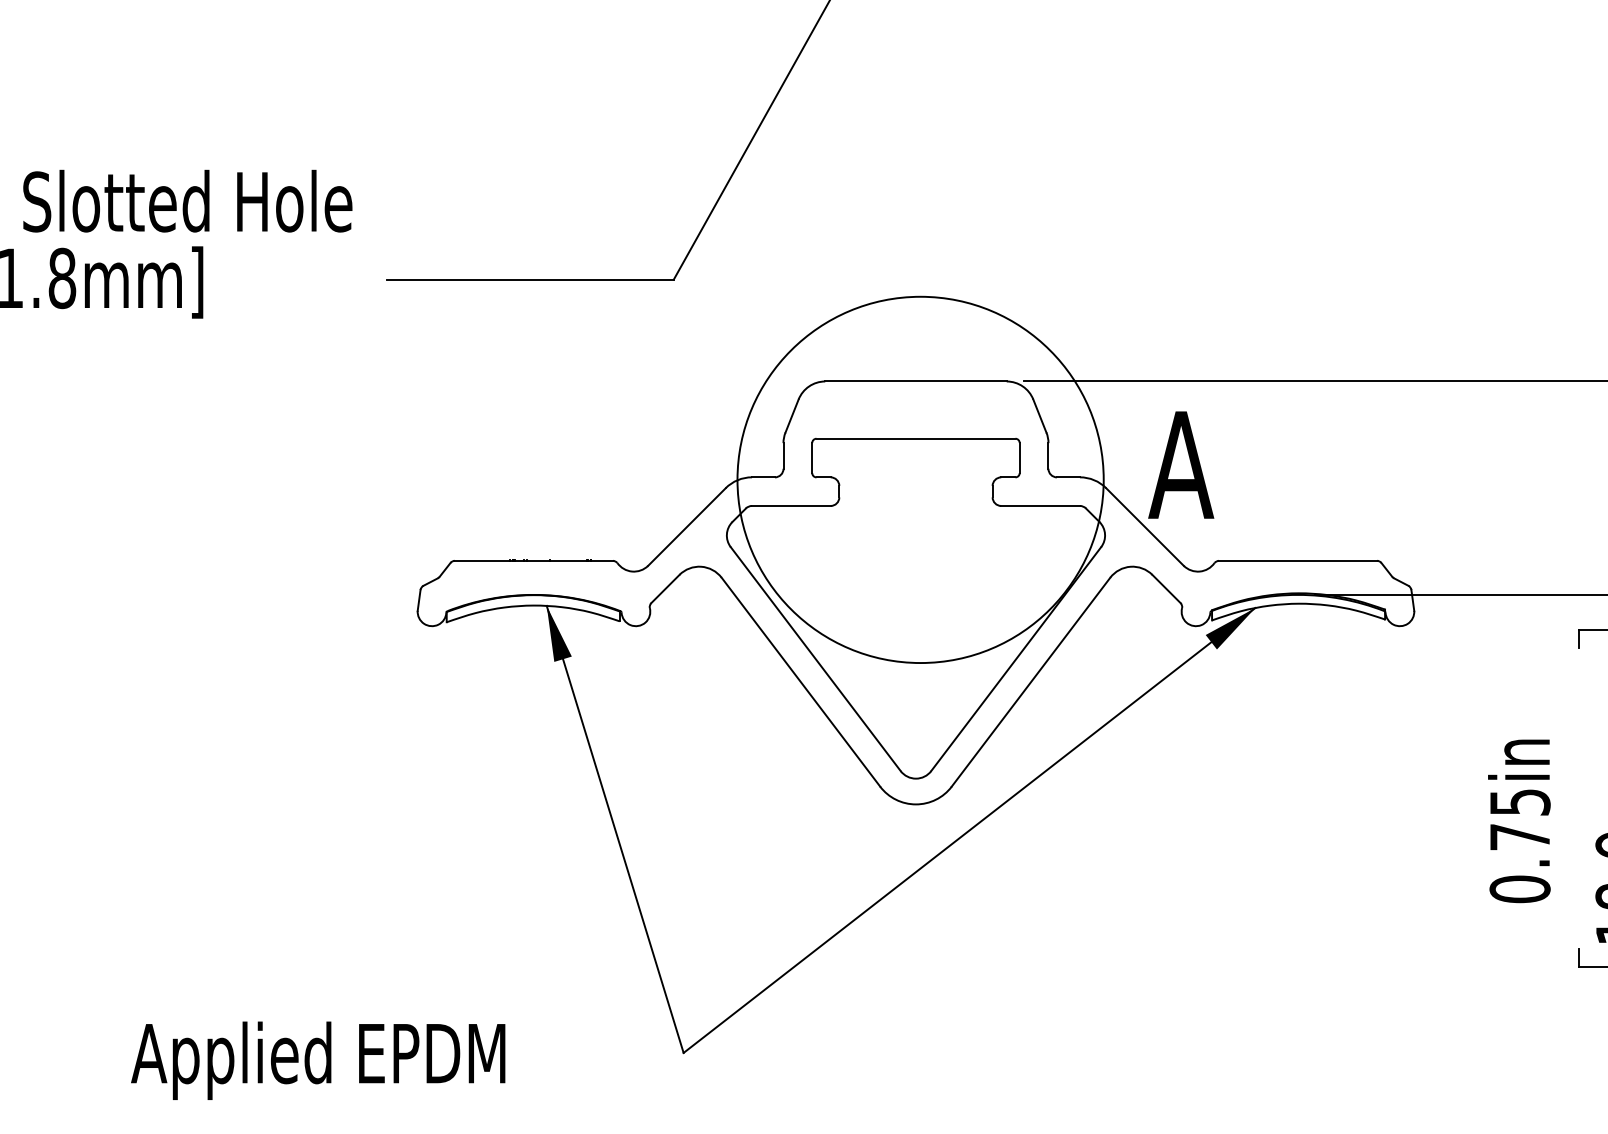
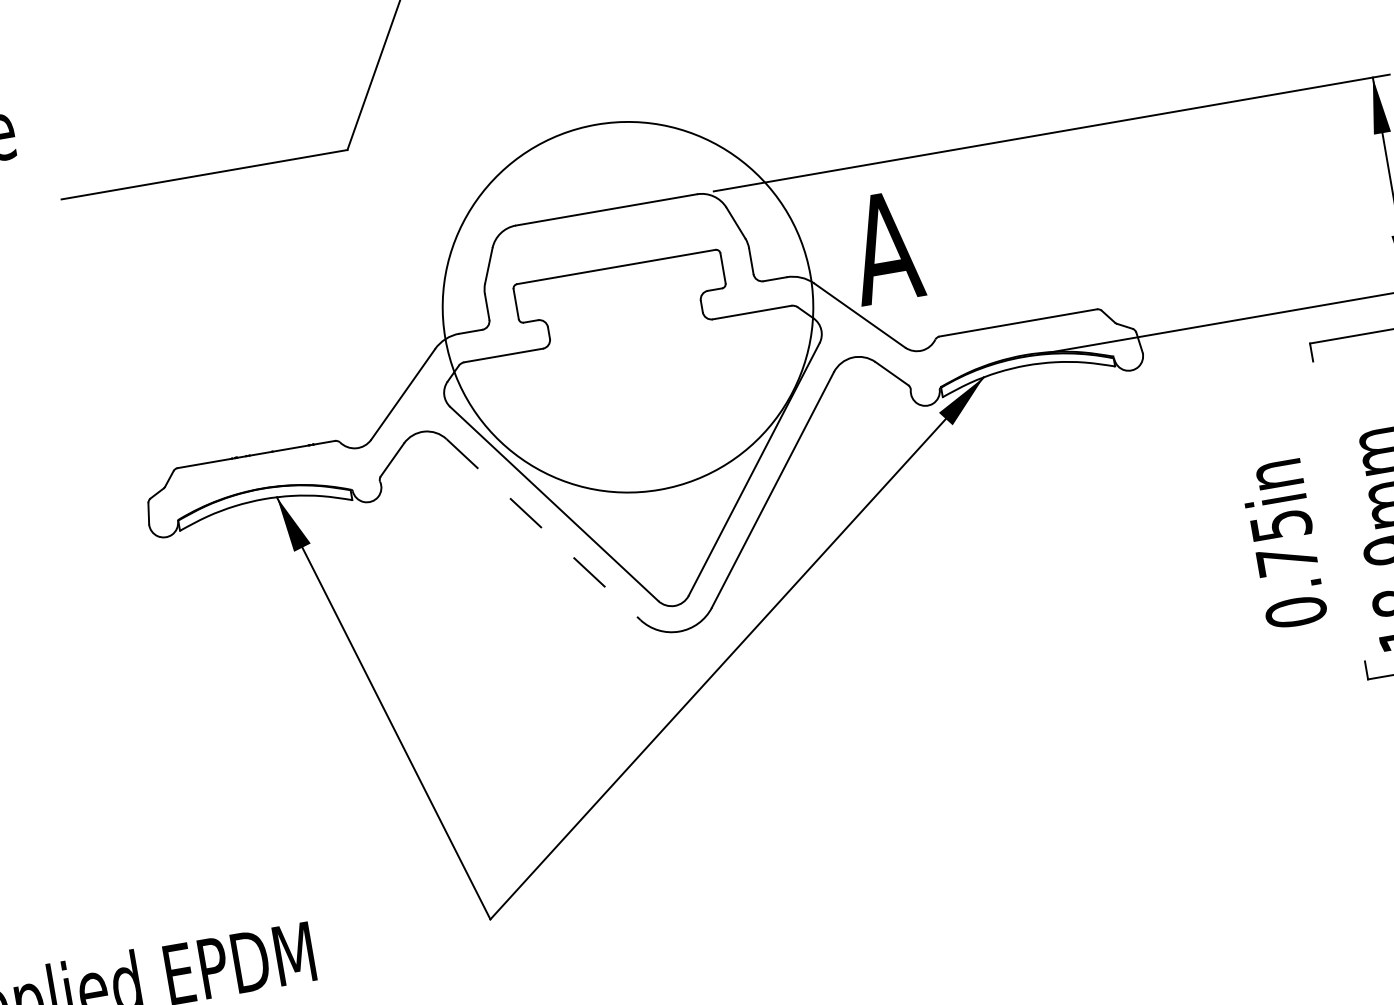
line: (801, 682) -> (544, 529), solid -> dashed

